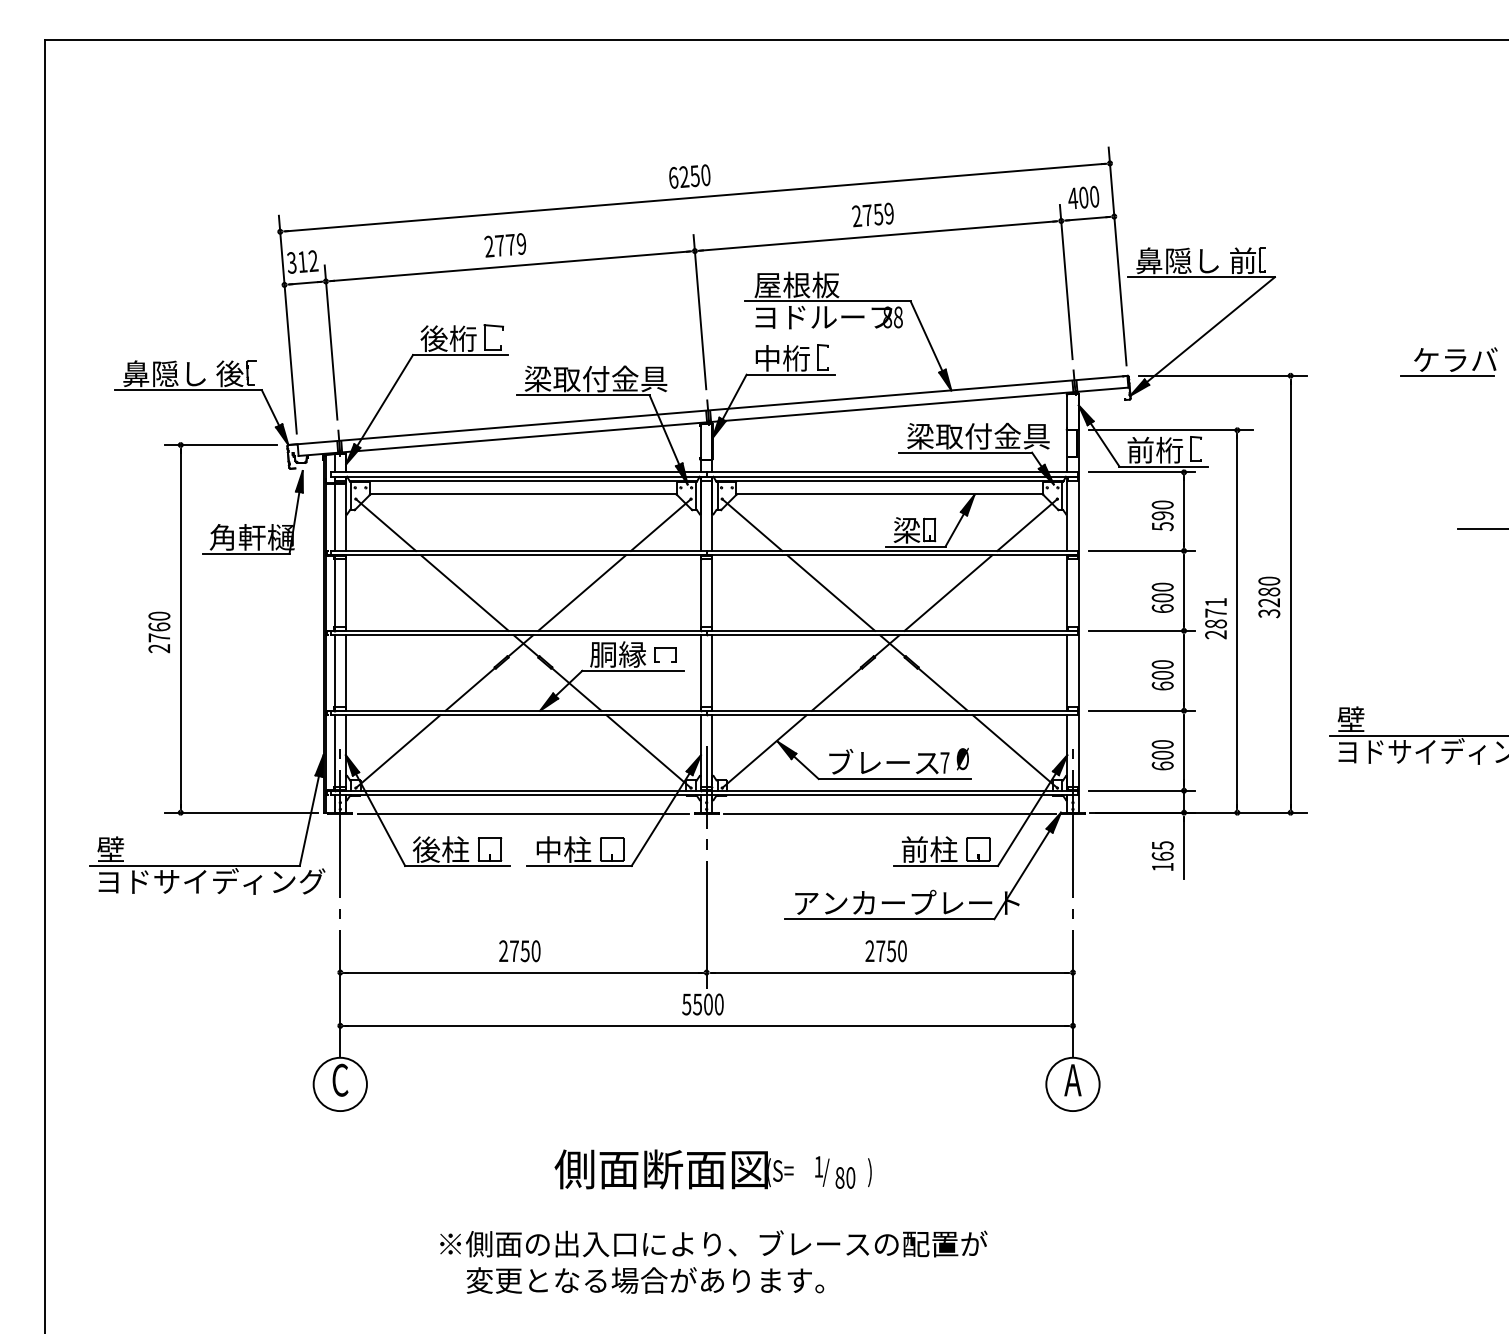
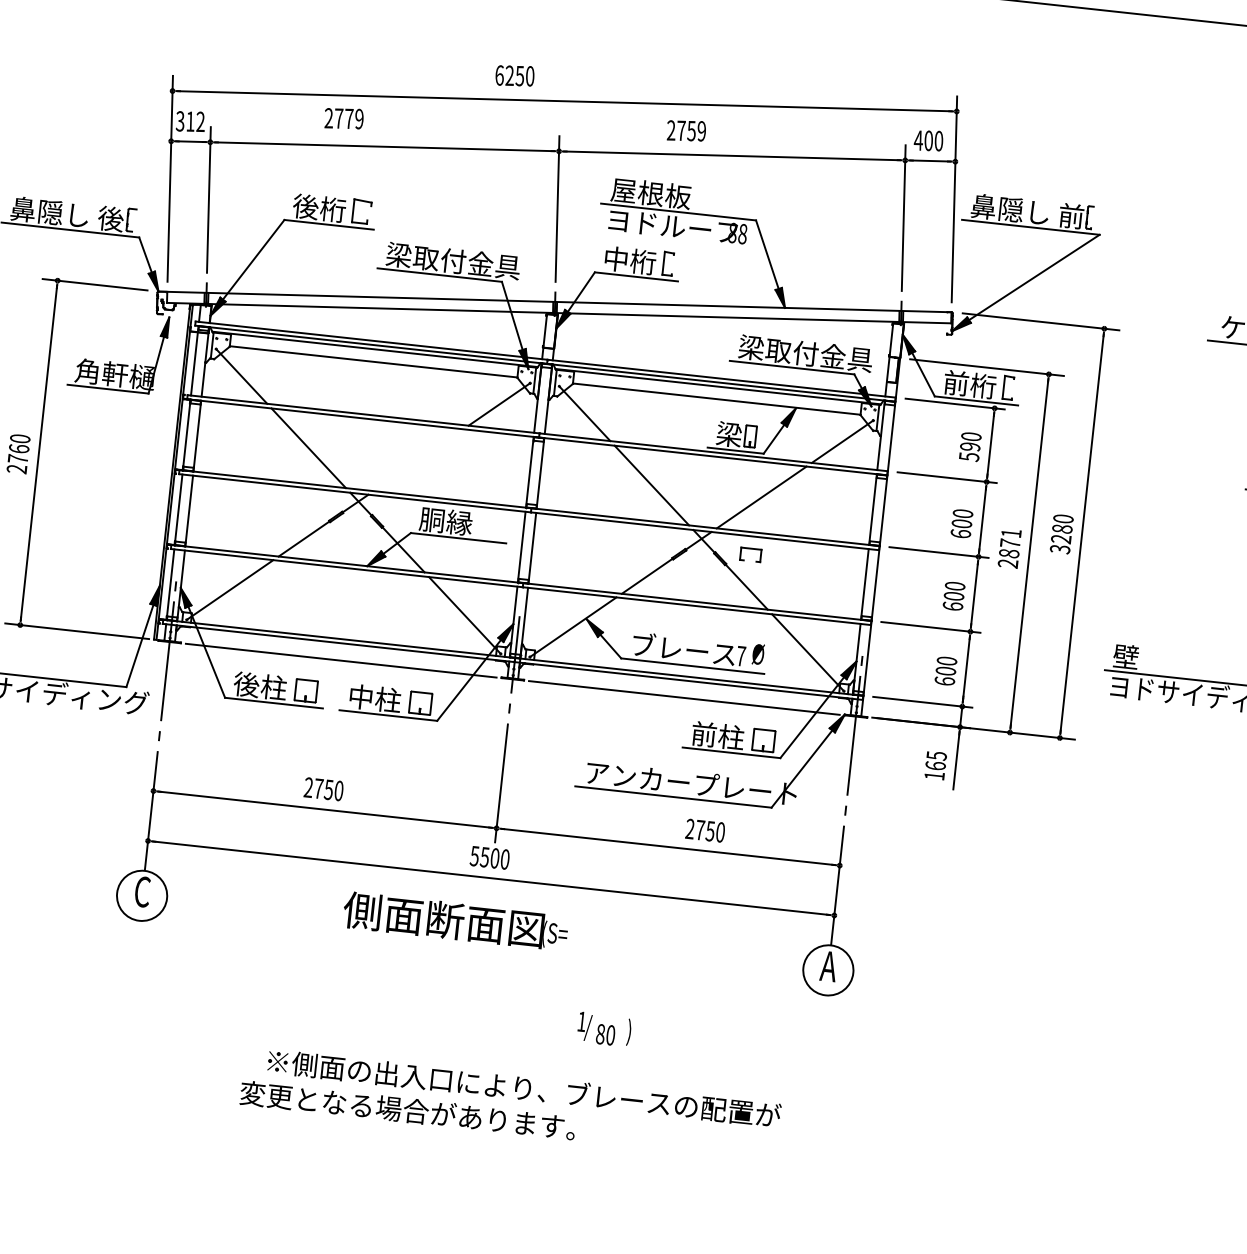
text: (689, 176) -> (514, 75), moved
text: (872, 214) -> (686, 130), moved
text: (505, 245) -> (344, 118), moved
line: (581, 592) -> (418, 459), removed
part: (665, 654) -> (750, 554), moved
text: (885, 951) -> (704, 830), moved
text: (673, 1169) -> (455, 921), moved
text: (713, 1243) -> (524, 1088), moved

